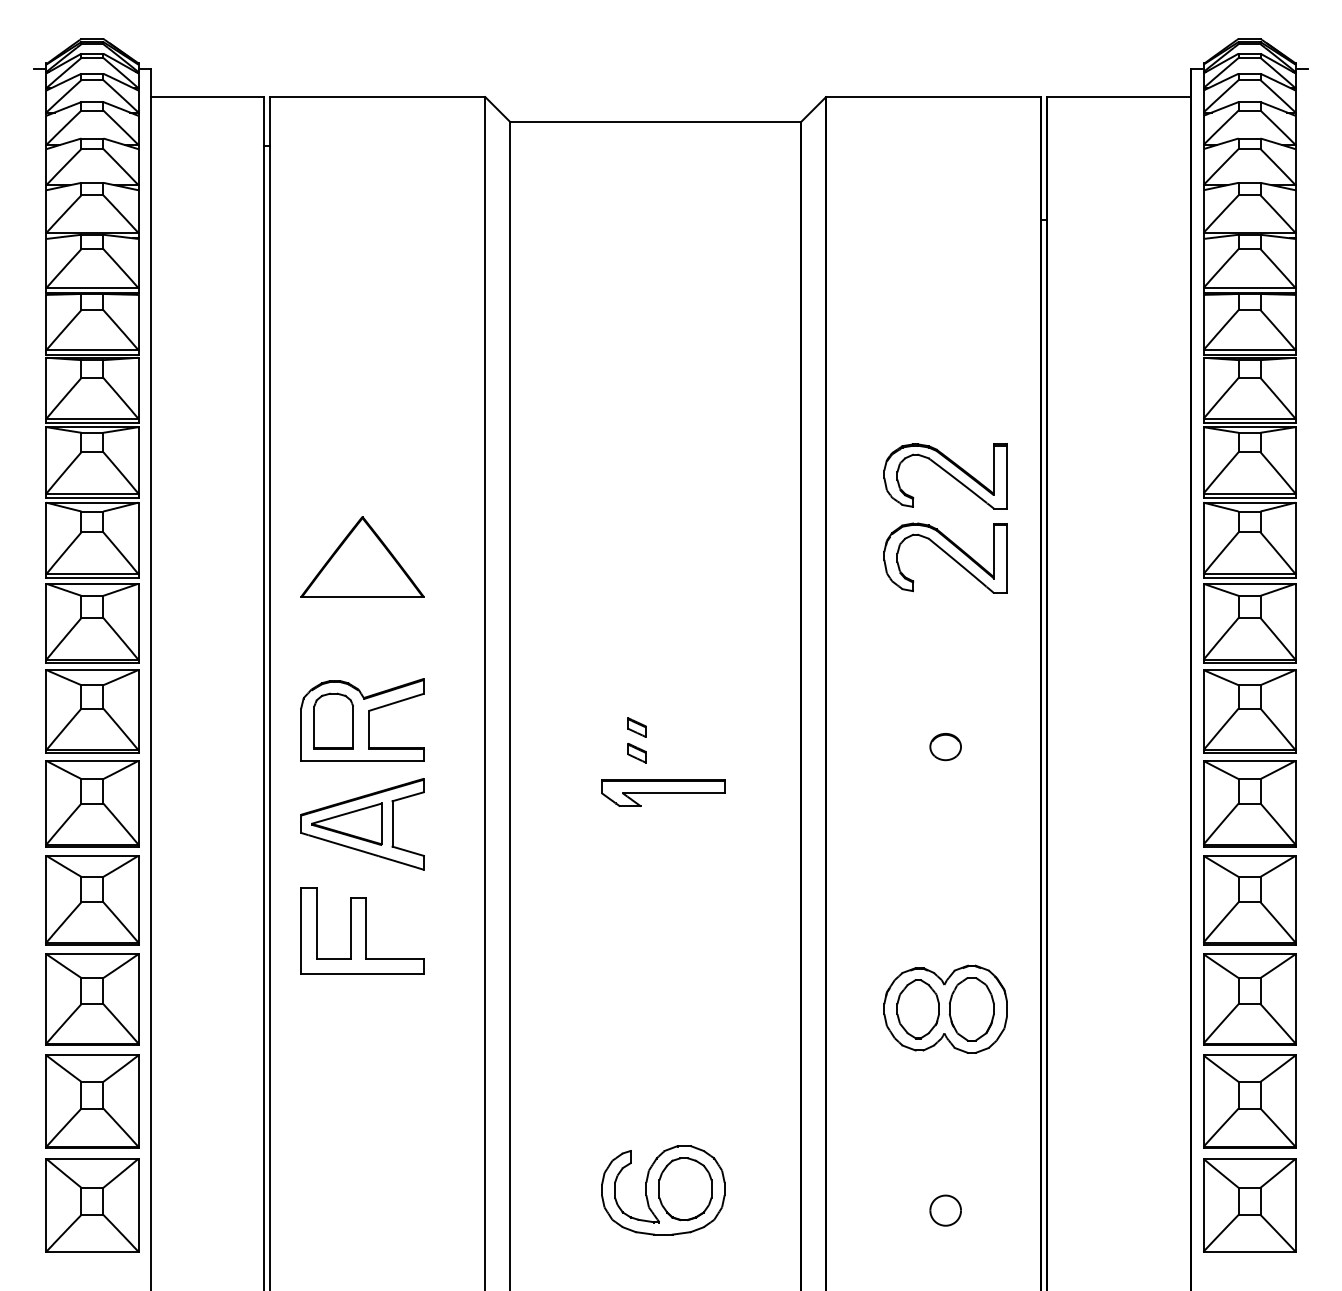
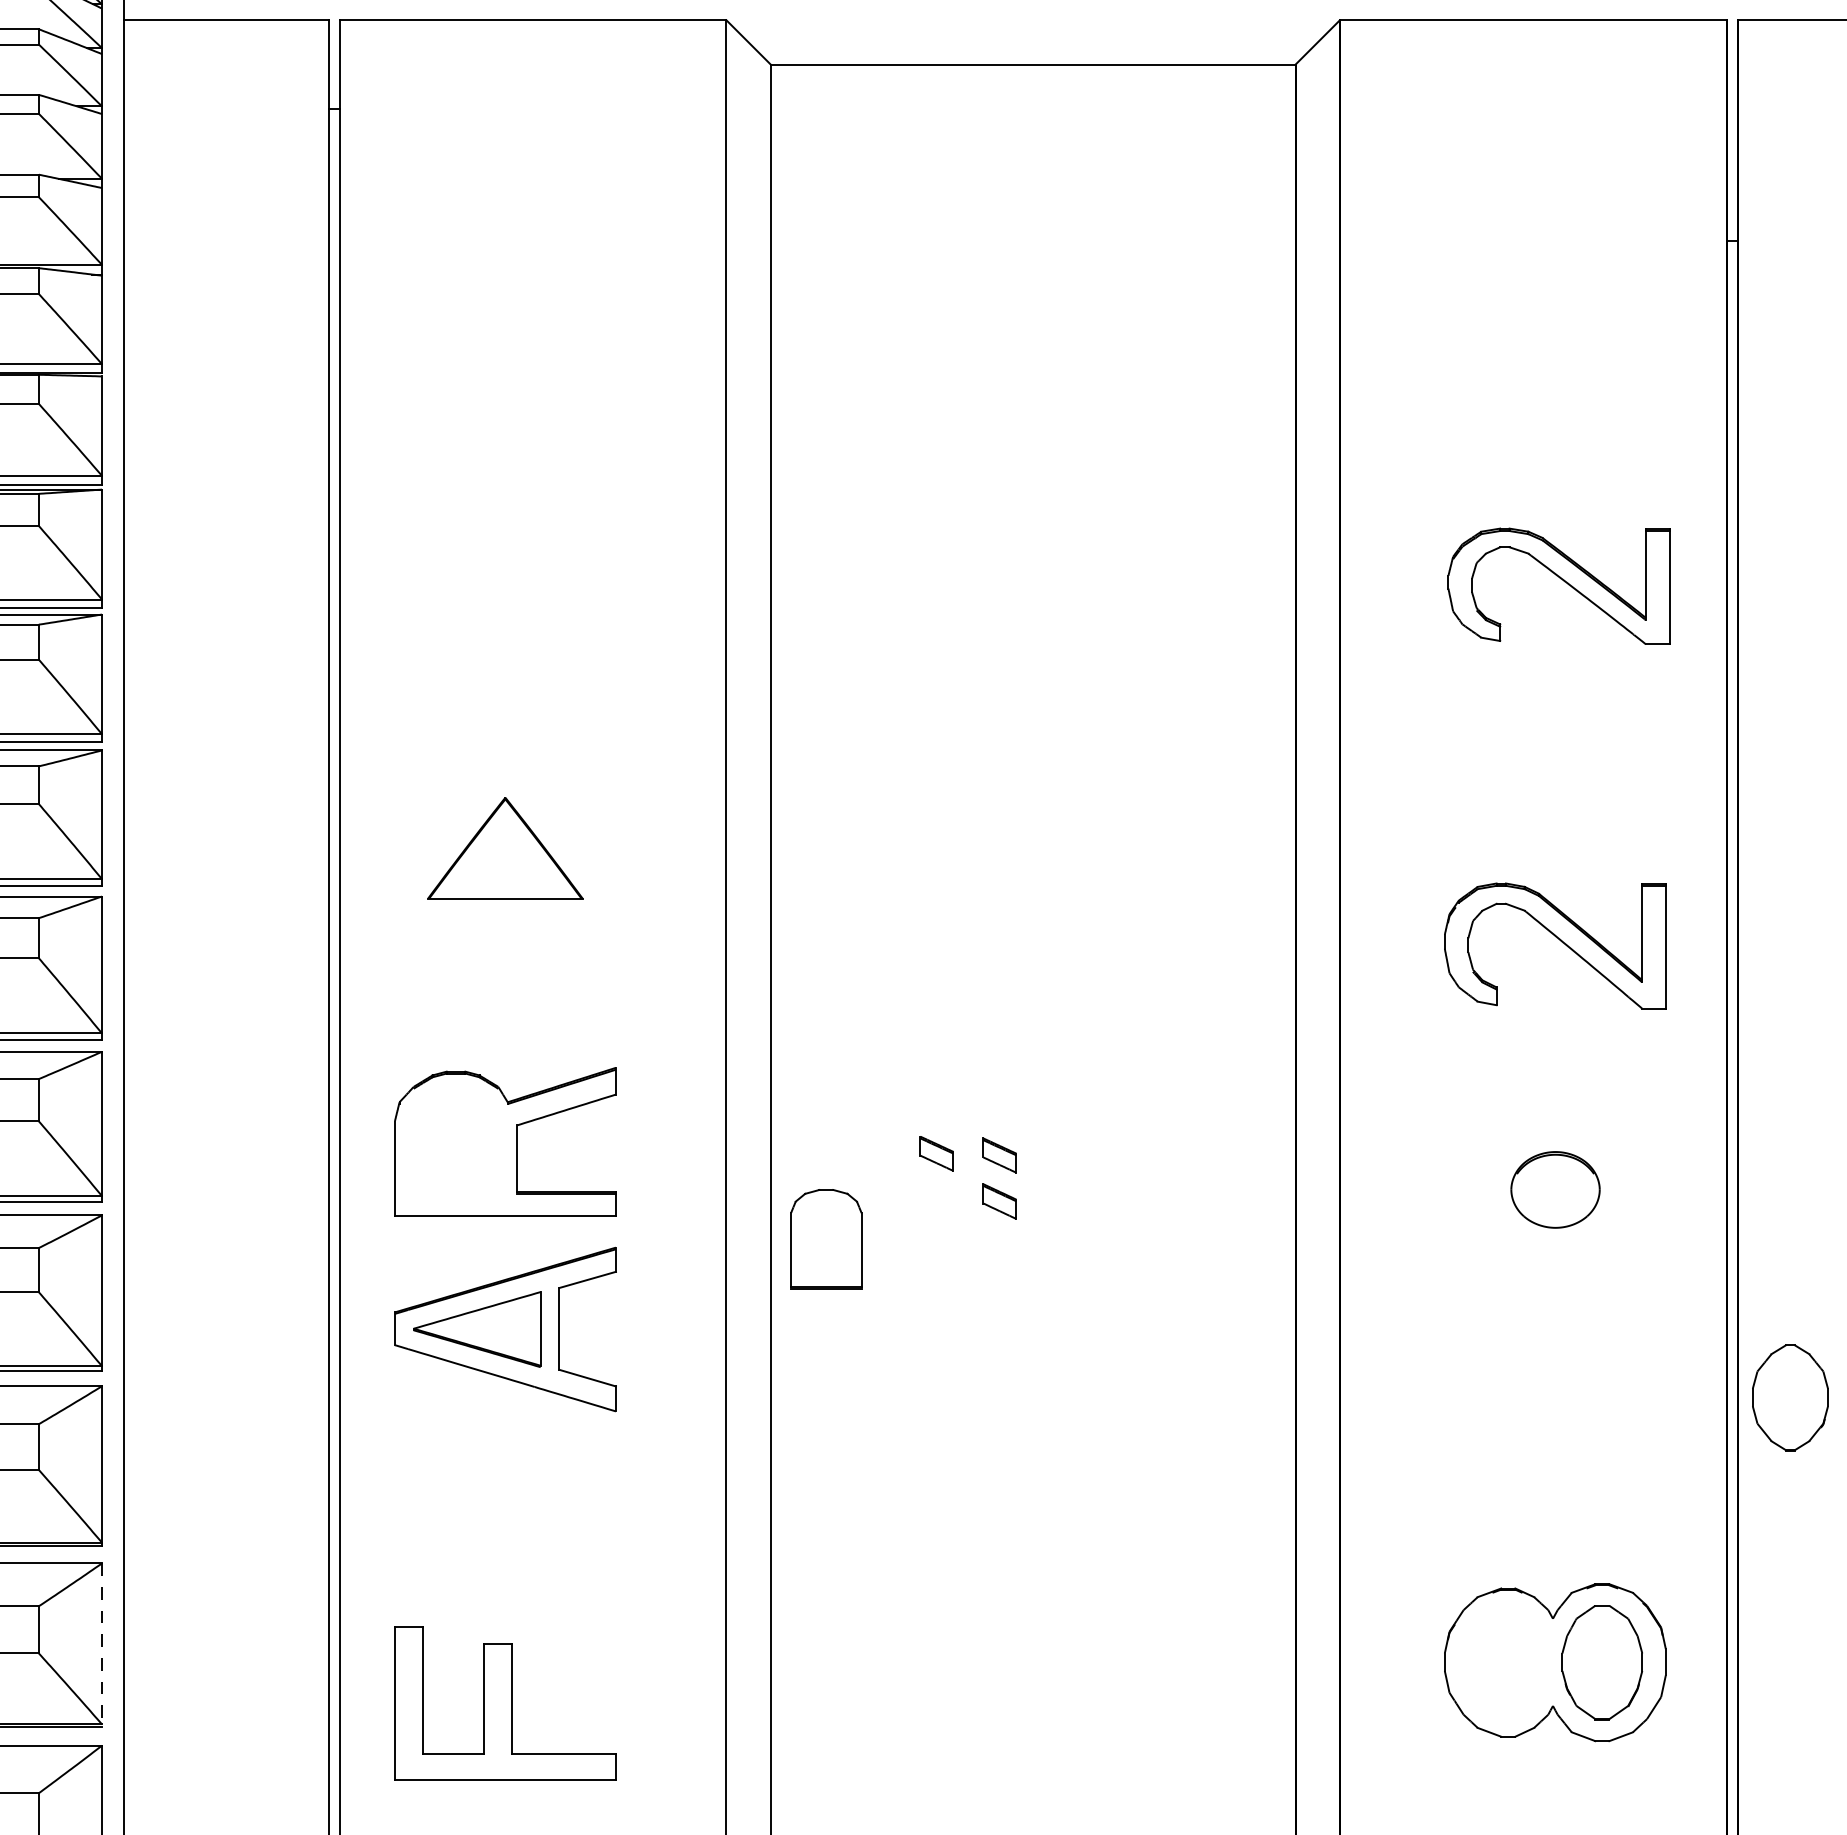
part: (945, 476) -> (1558, 586), moved
part: (362, 556) -> (505, 847), size x0.7
part: (945, 557) -> (1554, 944), moved
part: (333, 720) -> (825, 1238), moved
part: (601, 726) -> (935, 1153), added
part: (945, 747) -> (1554, 1191), size x1.6
part: (663, 792) -> (1047, 1272), removed
part: (362, 930) -> (505, 1702), moved
line: (138, 999) -> (102, 1644), solid -> dashed
part: (917, 1009) -> (1789, 1398), moved

